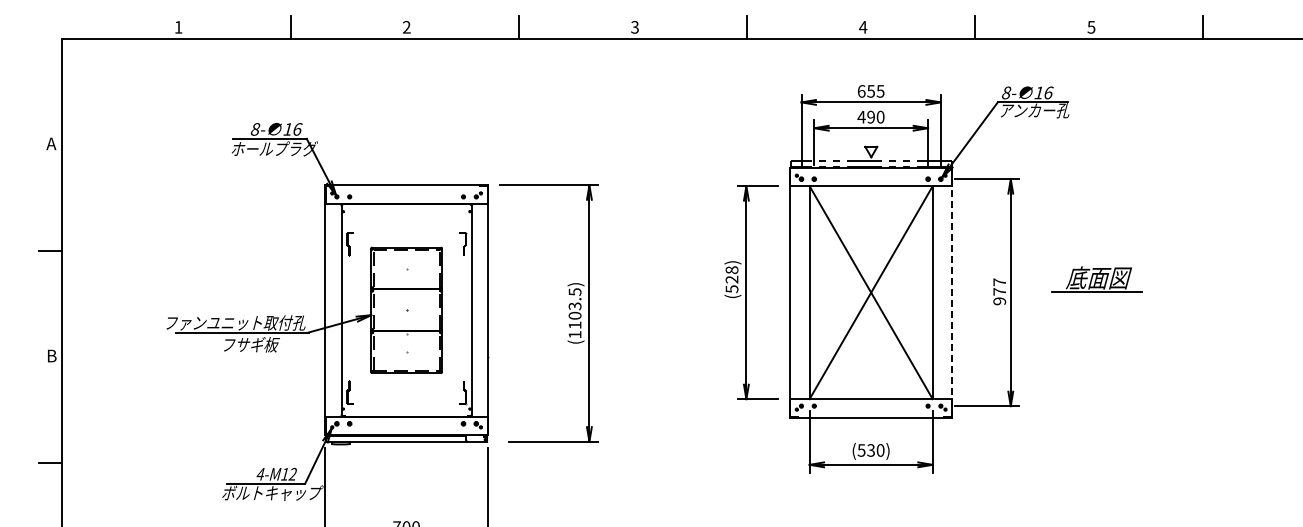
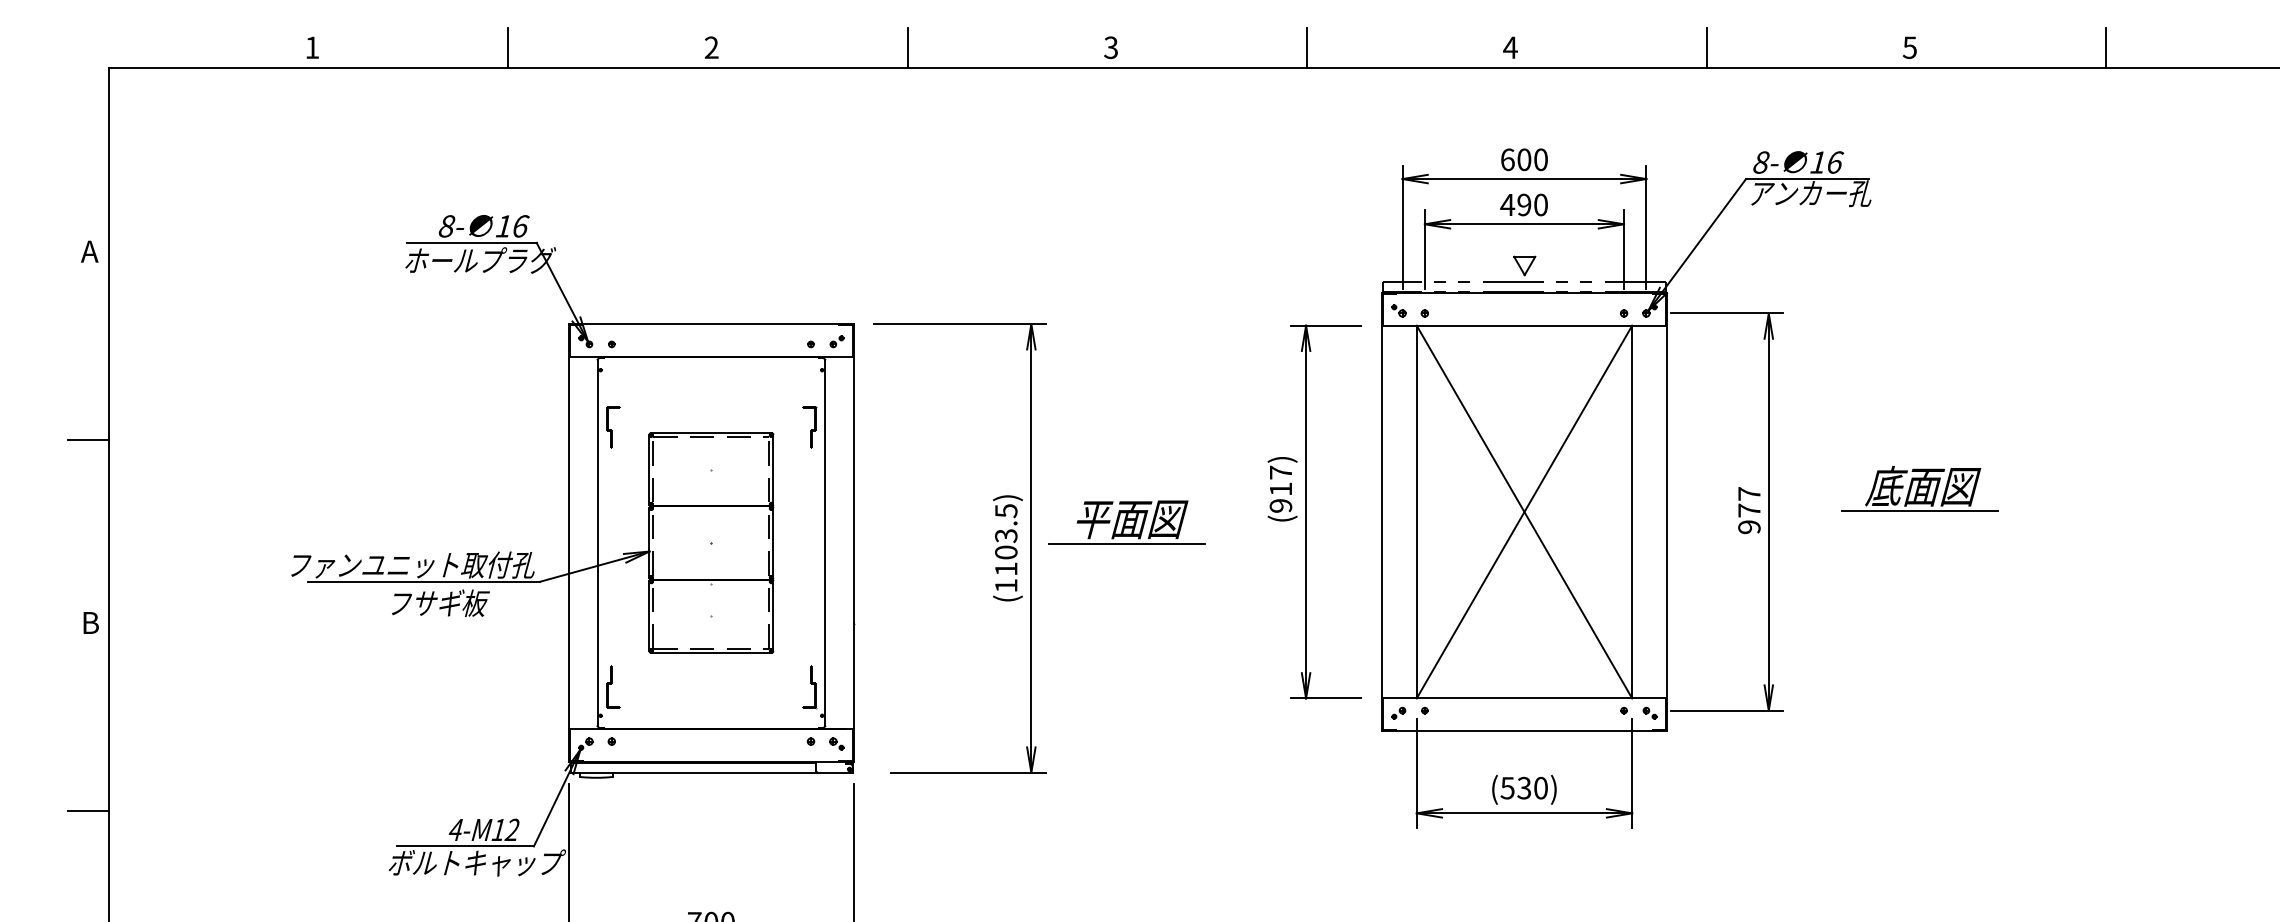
text: (875, 91) -> (1532, 159), 655 -> 600
text: (731, 279) -> (1280, 489), (528) -> (917)
line: (952, 293) -> (1666, 513), dashed -> solid
part: (643, 298) -> (1125, 522), added

